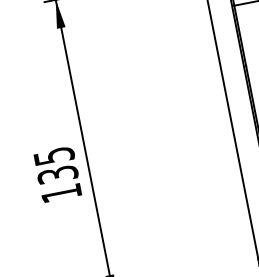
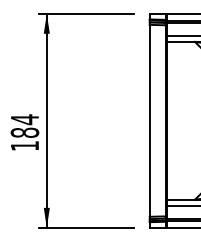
text: (55, 164) -> (24, 125), 135 -> 184

